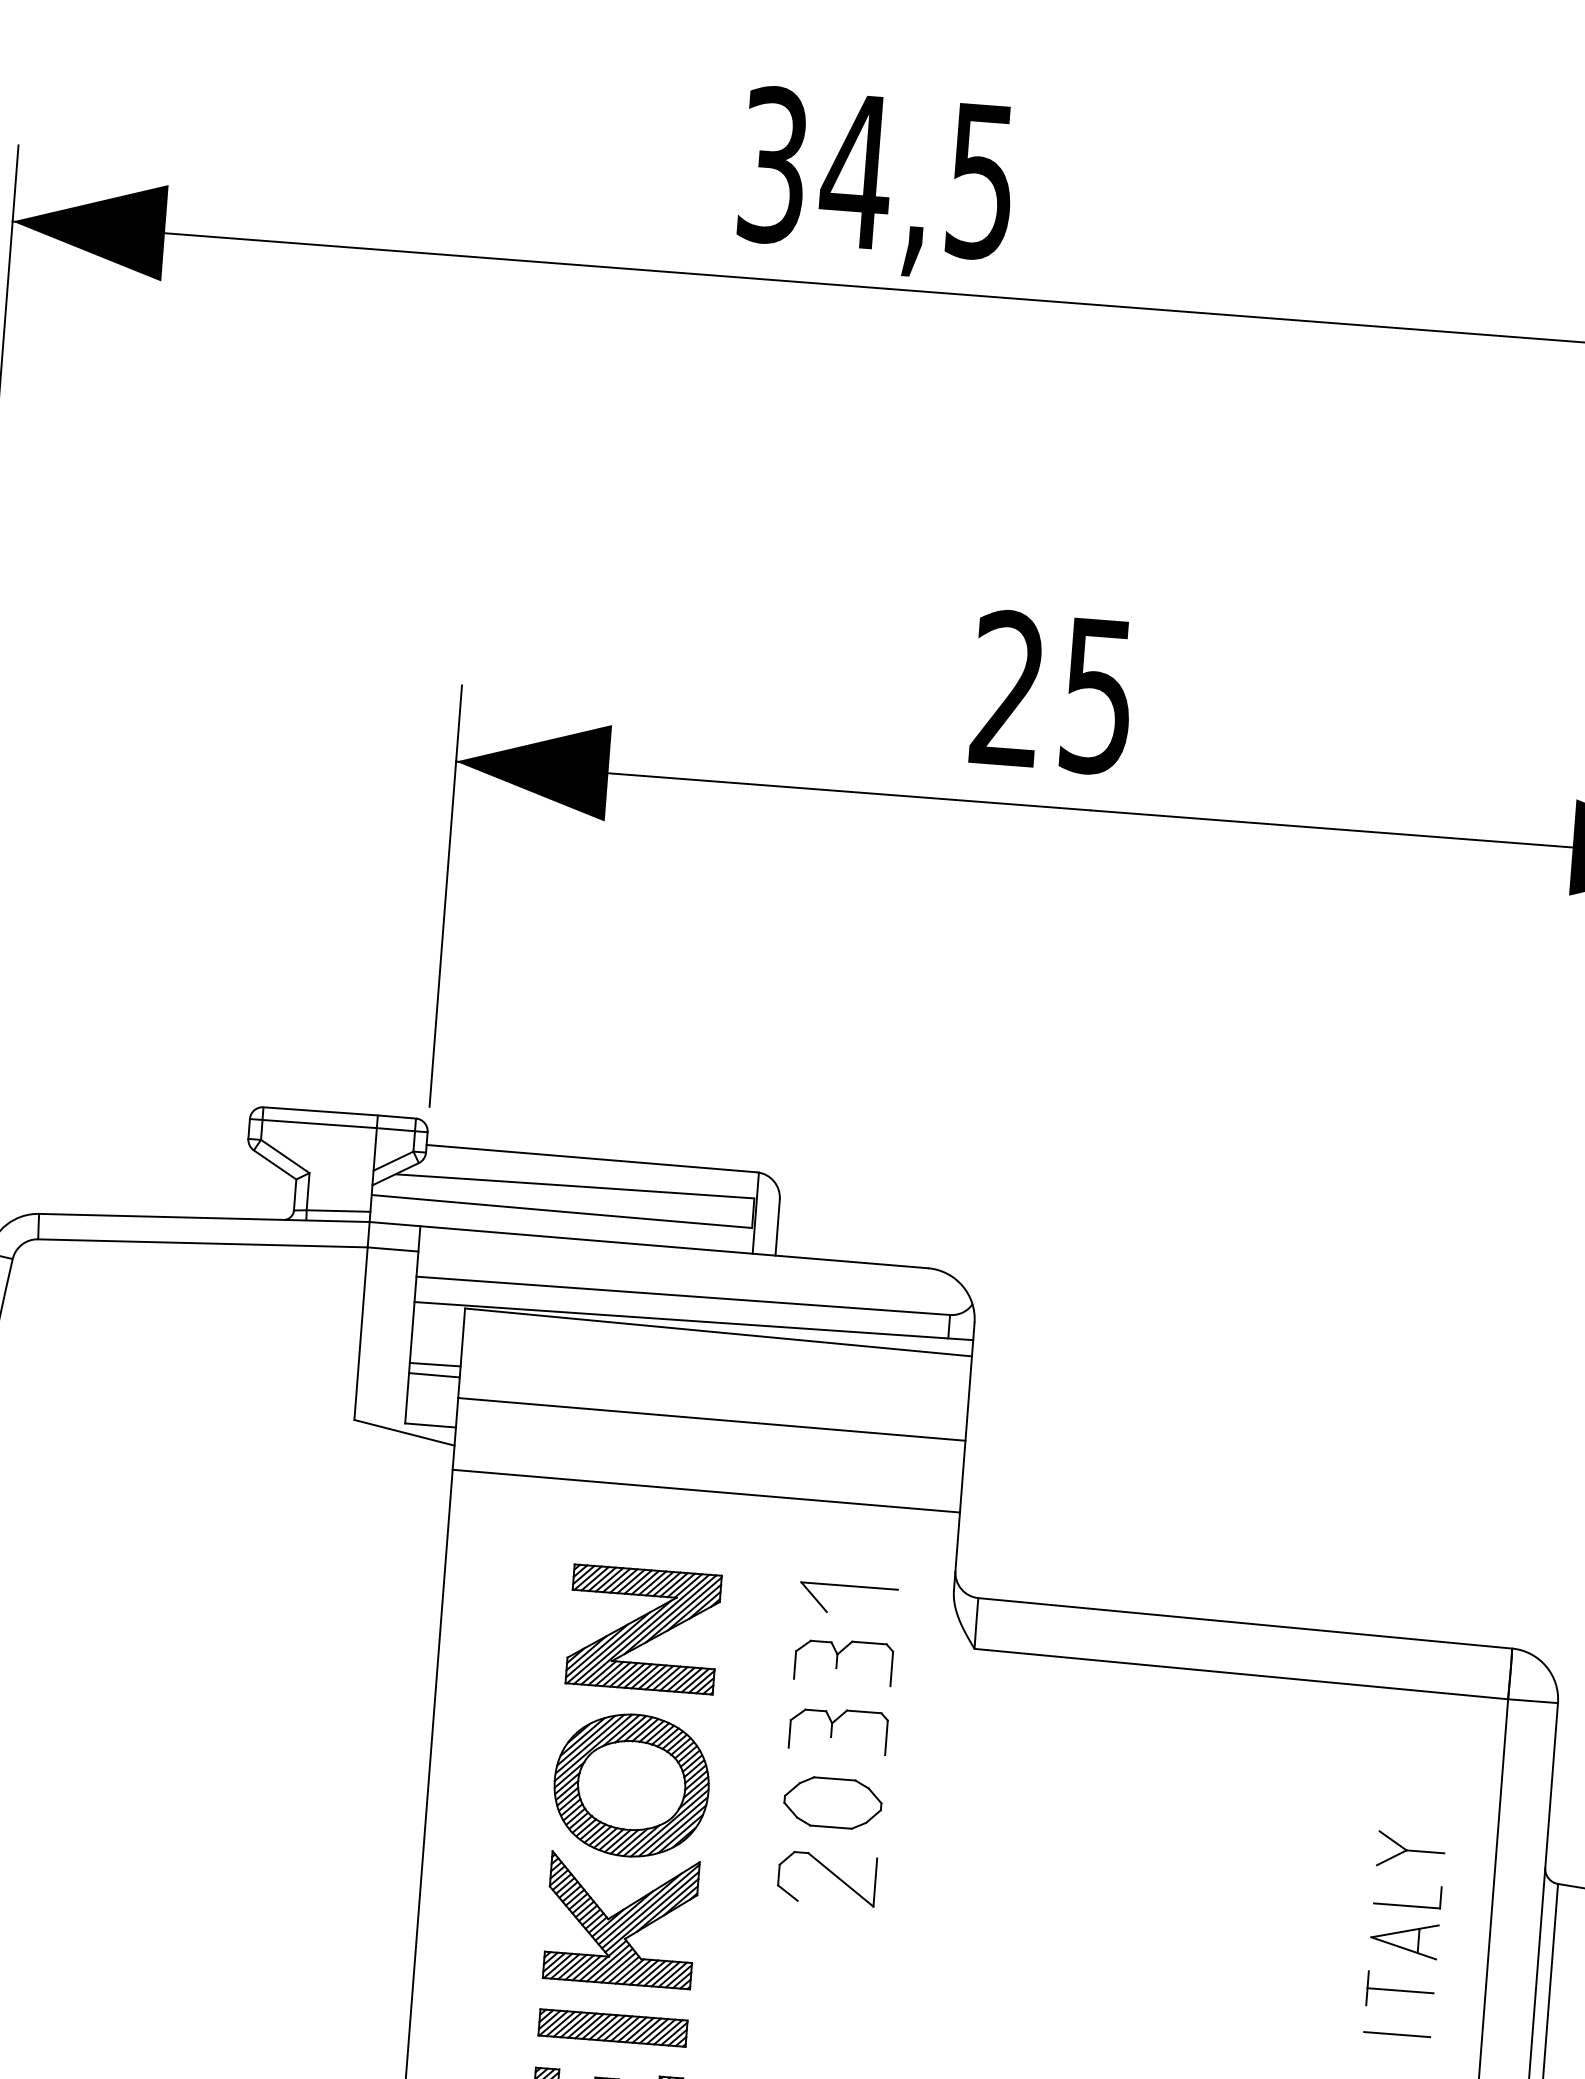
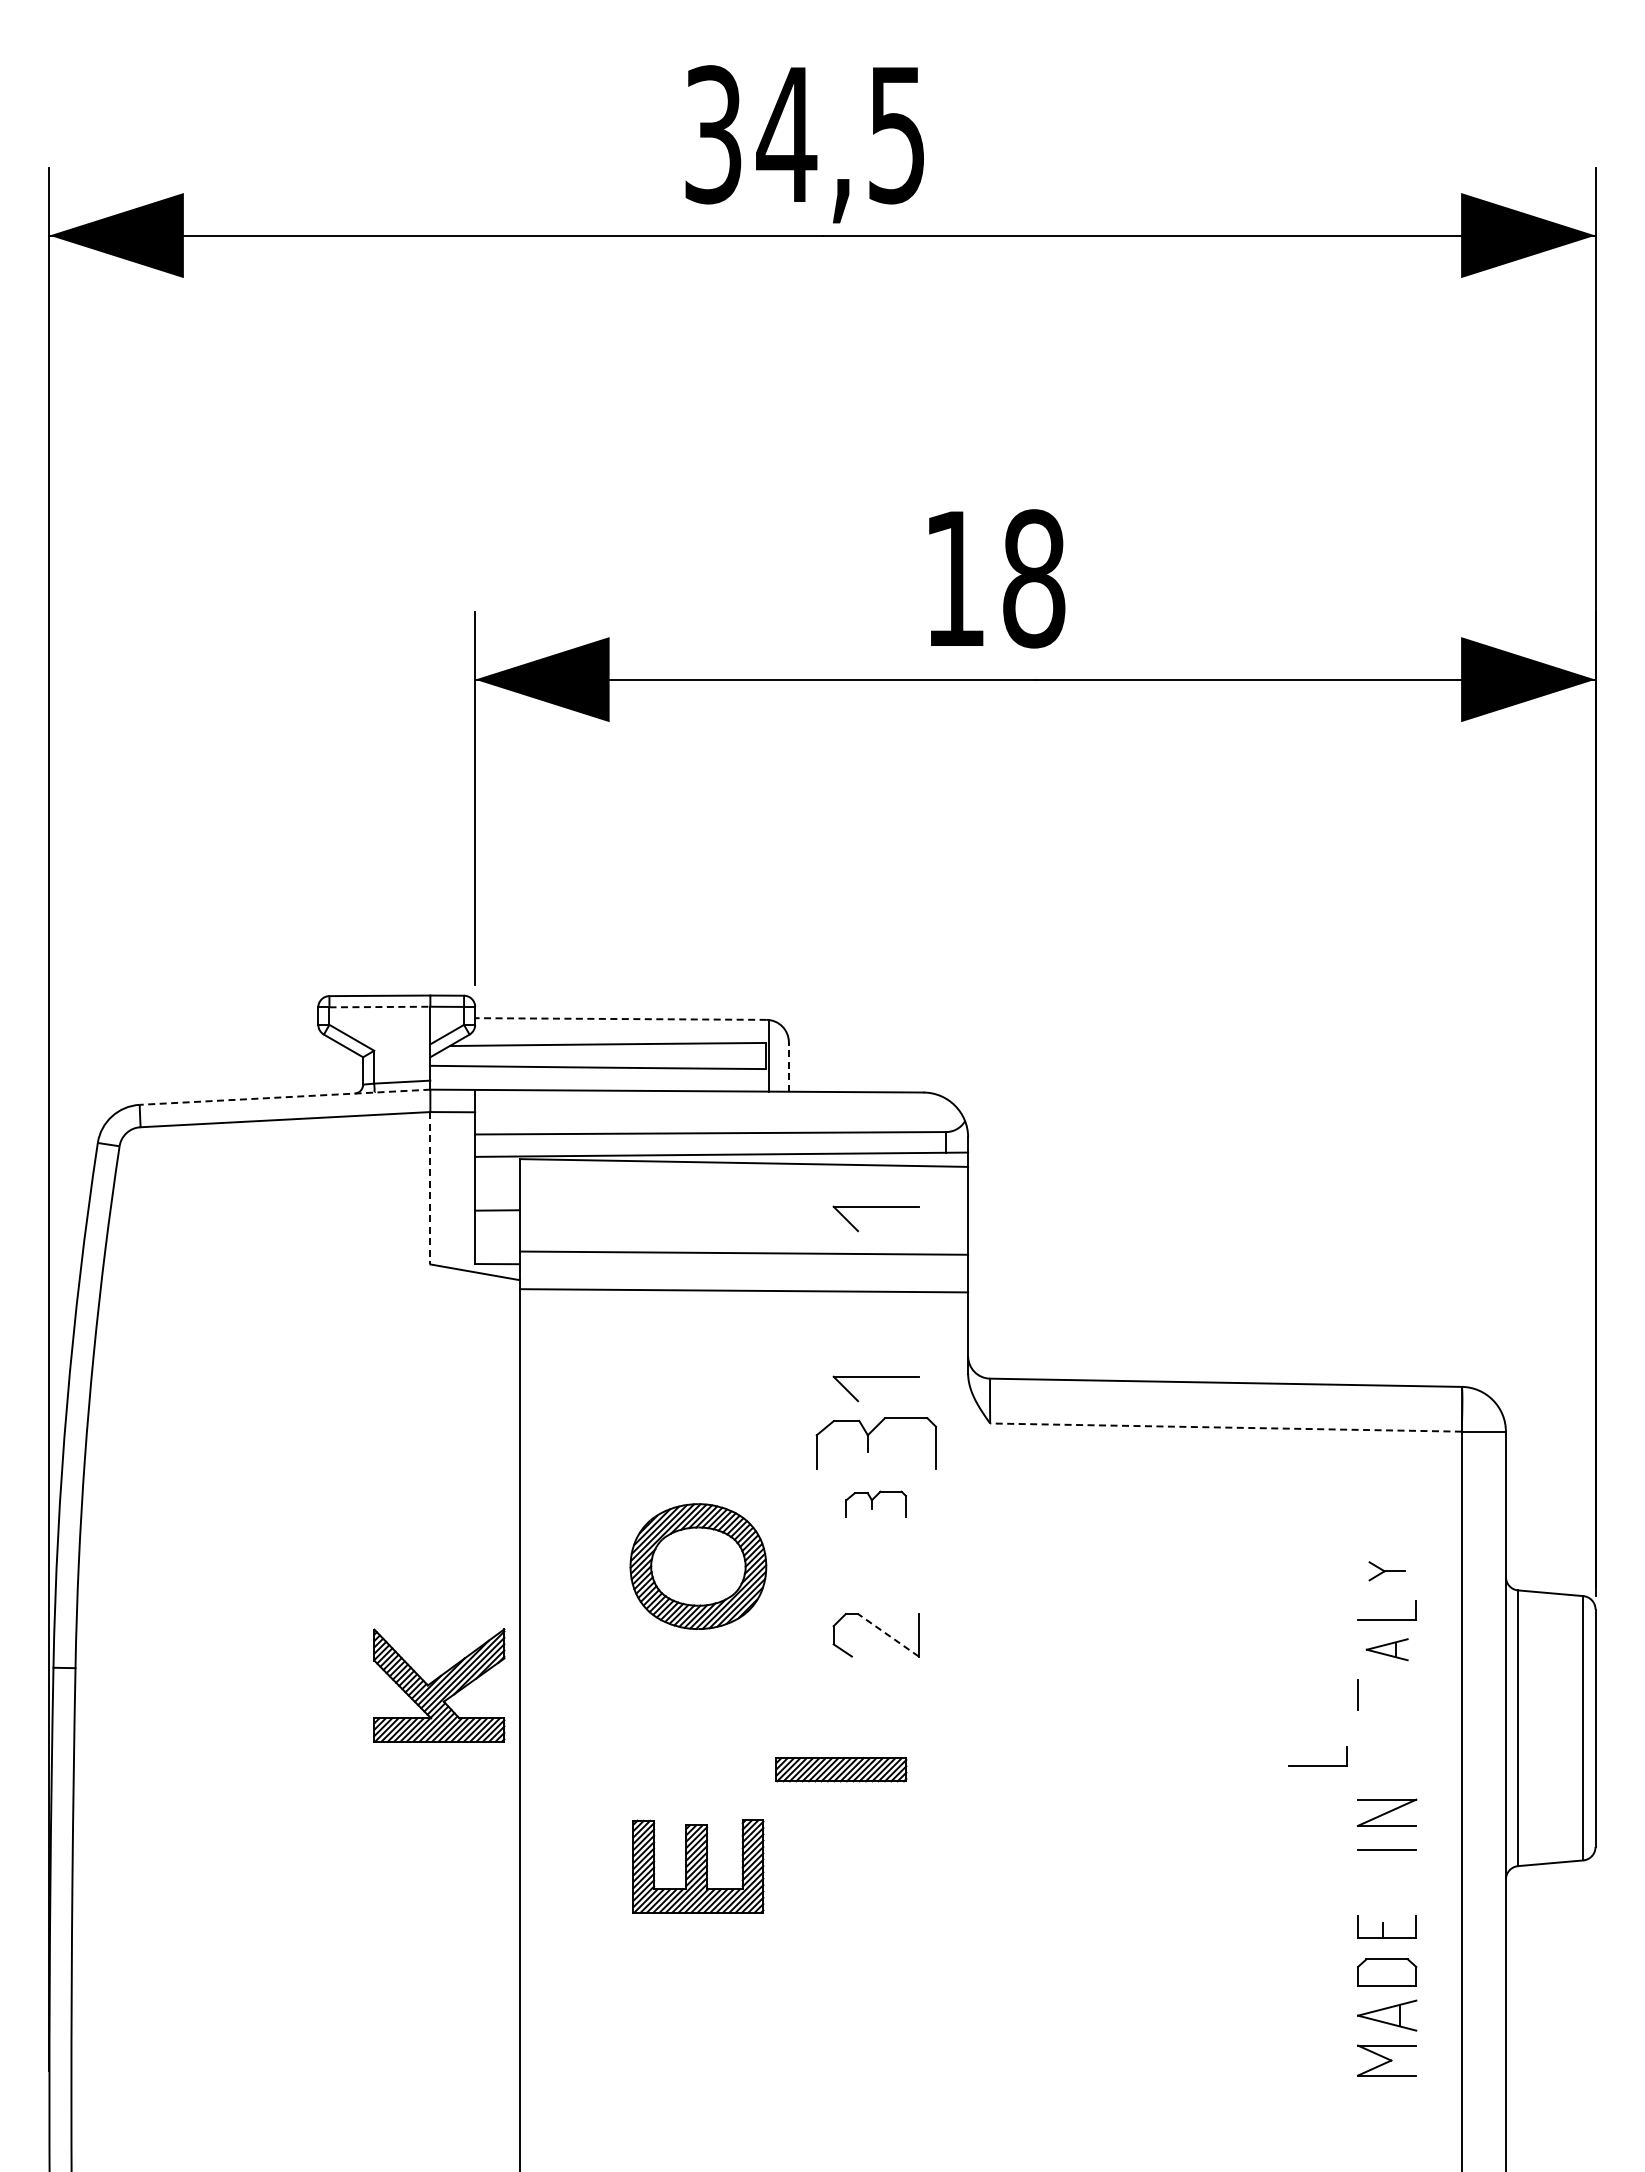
text: (1053, 692) -> (994, 578), 25 -> 18
line: (320, 1124) -> (380, 1007), solid -> dashed
line: (591, 1159) -> (620, 1019), solid -> dashed
line: (203, 1218) -> (284, 1097), solid -> dashed
line: (777, 1228) -> (788, 1067), solid -> dashed
line: (361, 1333) -> (430, 1188), solid -> dashed
line: (434, 1374) -> (497, 1219), removed
part: (863, 1394) -> (875, 1207), added
line: (711, 1419) -> (743, 1290), moved
line: (705, 1490) -> (743, 1252), moved
part: (643, 1629) -> (698, 1428), removed
part: (842, 1661) -> (875, 1443), size x1.4
line: (1241, 1674) -> (1226, 1427), solid -> dashed
part: (837, 1730) -> (875, 1504), size x0.7
part: (832, 1803) -> (875, 1568), removed
part: (1410, 1851) -> (1386, 1571), size x0.6
line: (840, 1880) -> (888, 1635), solid -> dashed
part: (621, 1920) -> (439, 1685), moved
part: (1404, 1939) -> (1387, 1649), size x0.7
line: (1400, 1990) -> (1387, 1694), removed
part: (613, 2027) -> (841, 1769), moved
line: (1397, 2034) -> (1387, 1733), removed
part: (1315, 2064) -> (1317, 1765), added

